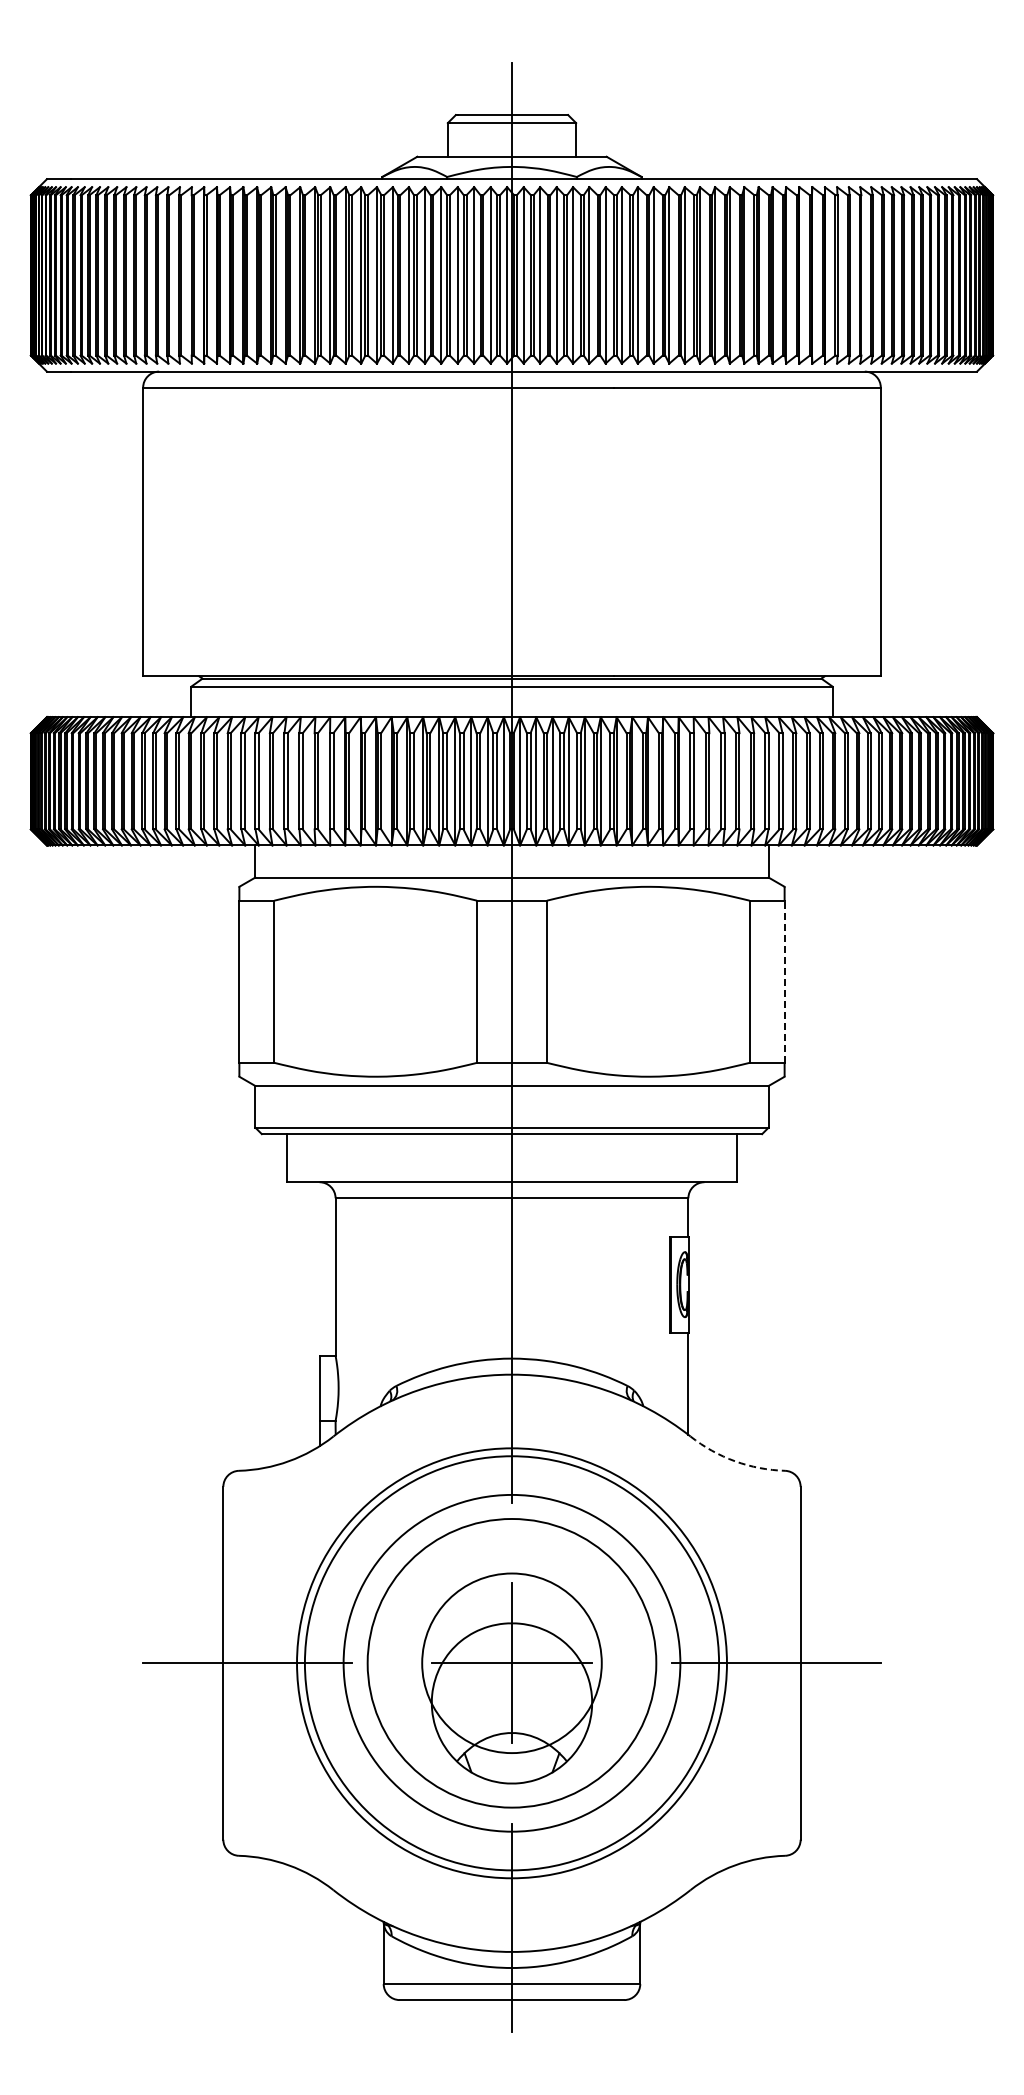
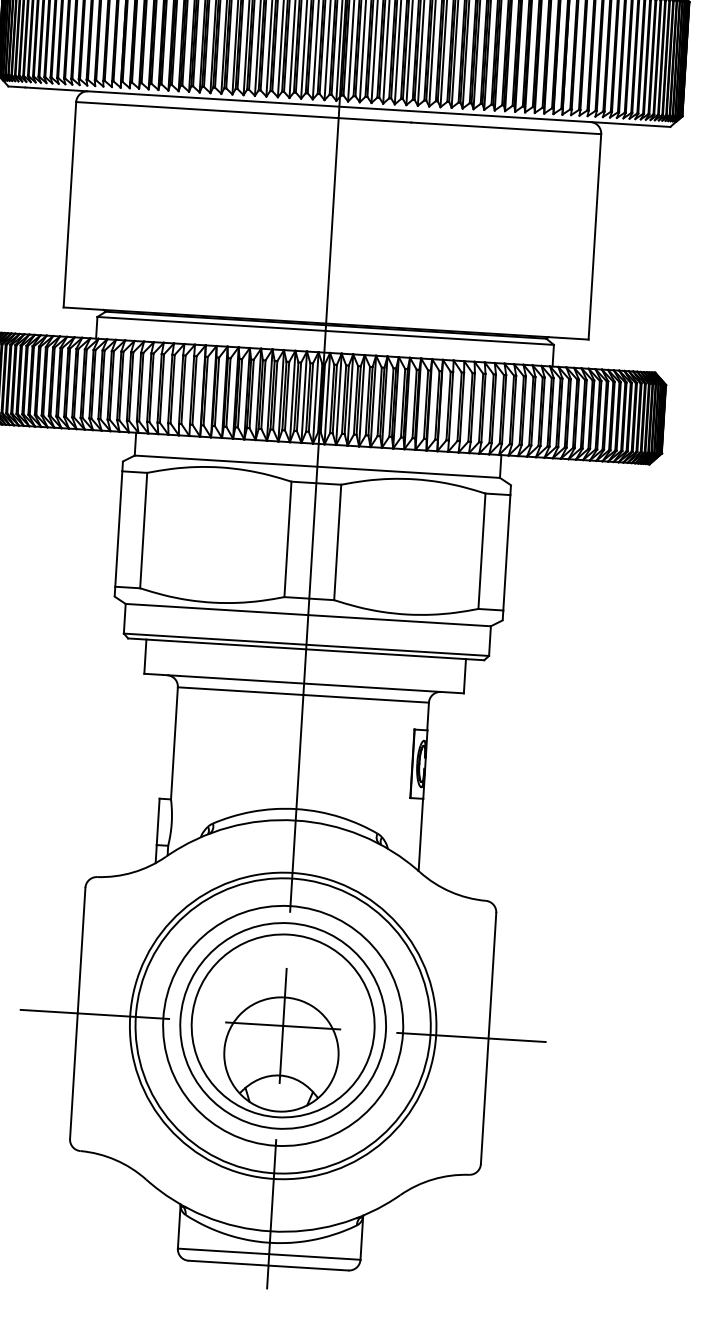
line: (784, 981) -> (506, 552), dashed -> solid
arc: (735, 1461) -> (451, 892), dashed -> solid
circle: (511, 1663) -> (282, 1026), size x1.43

